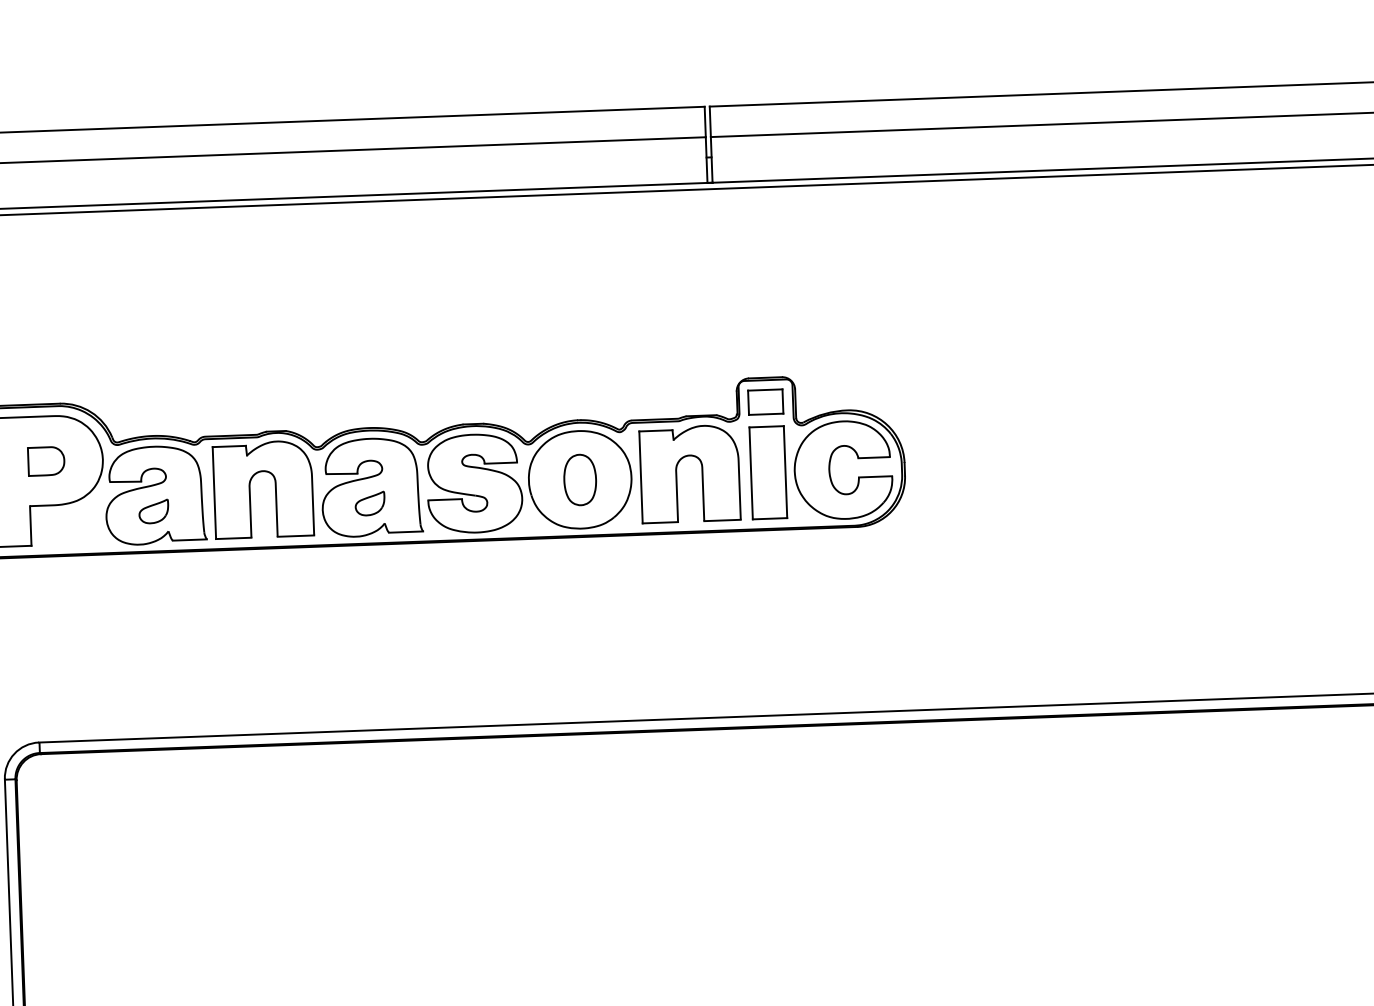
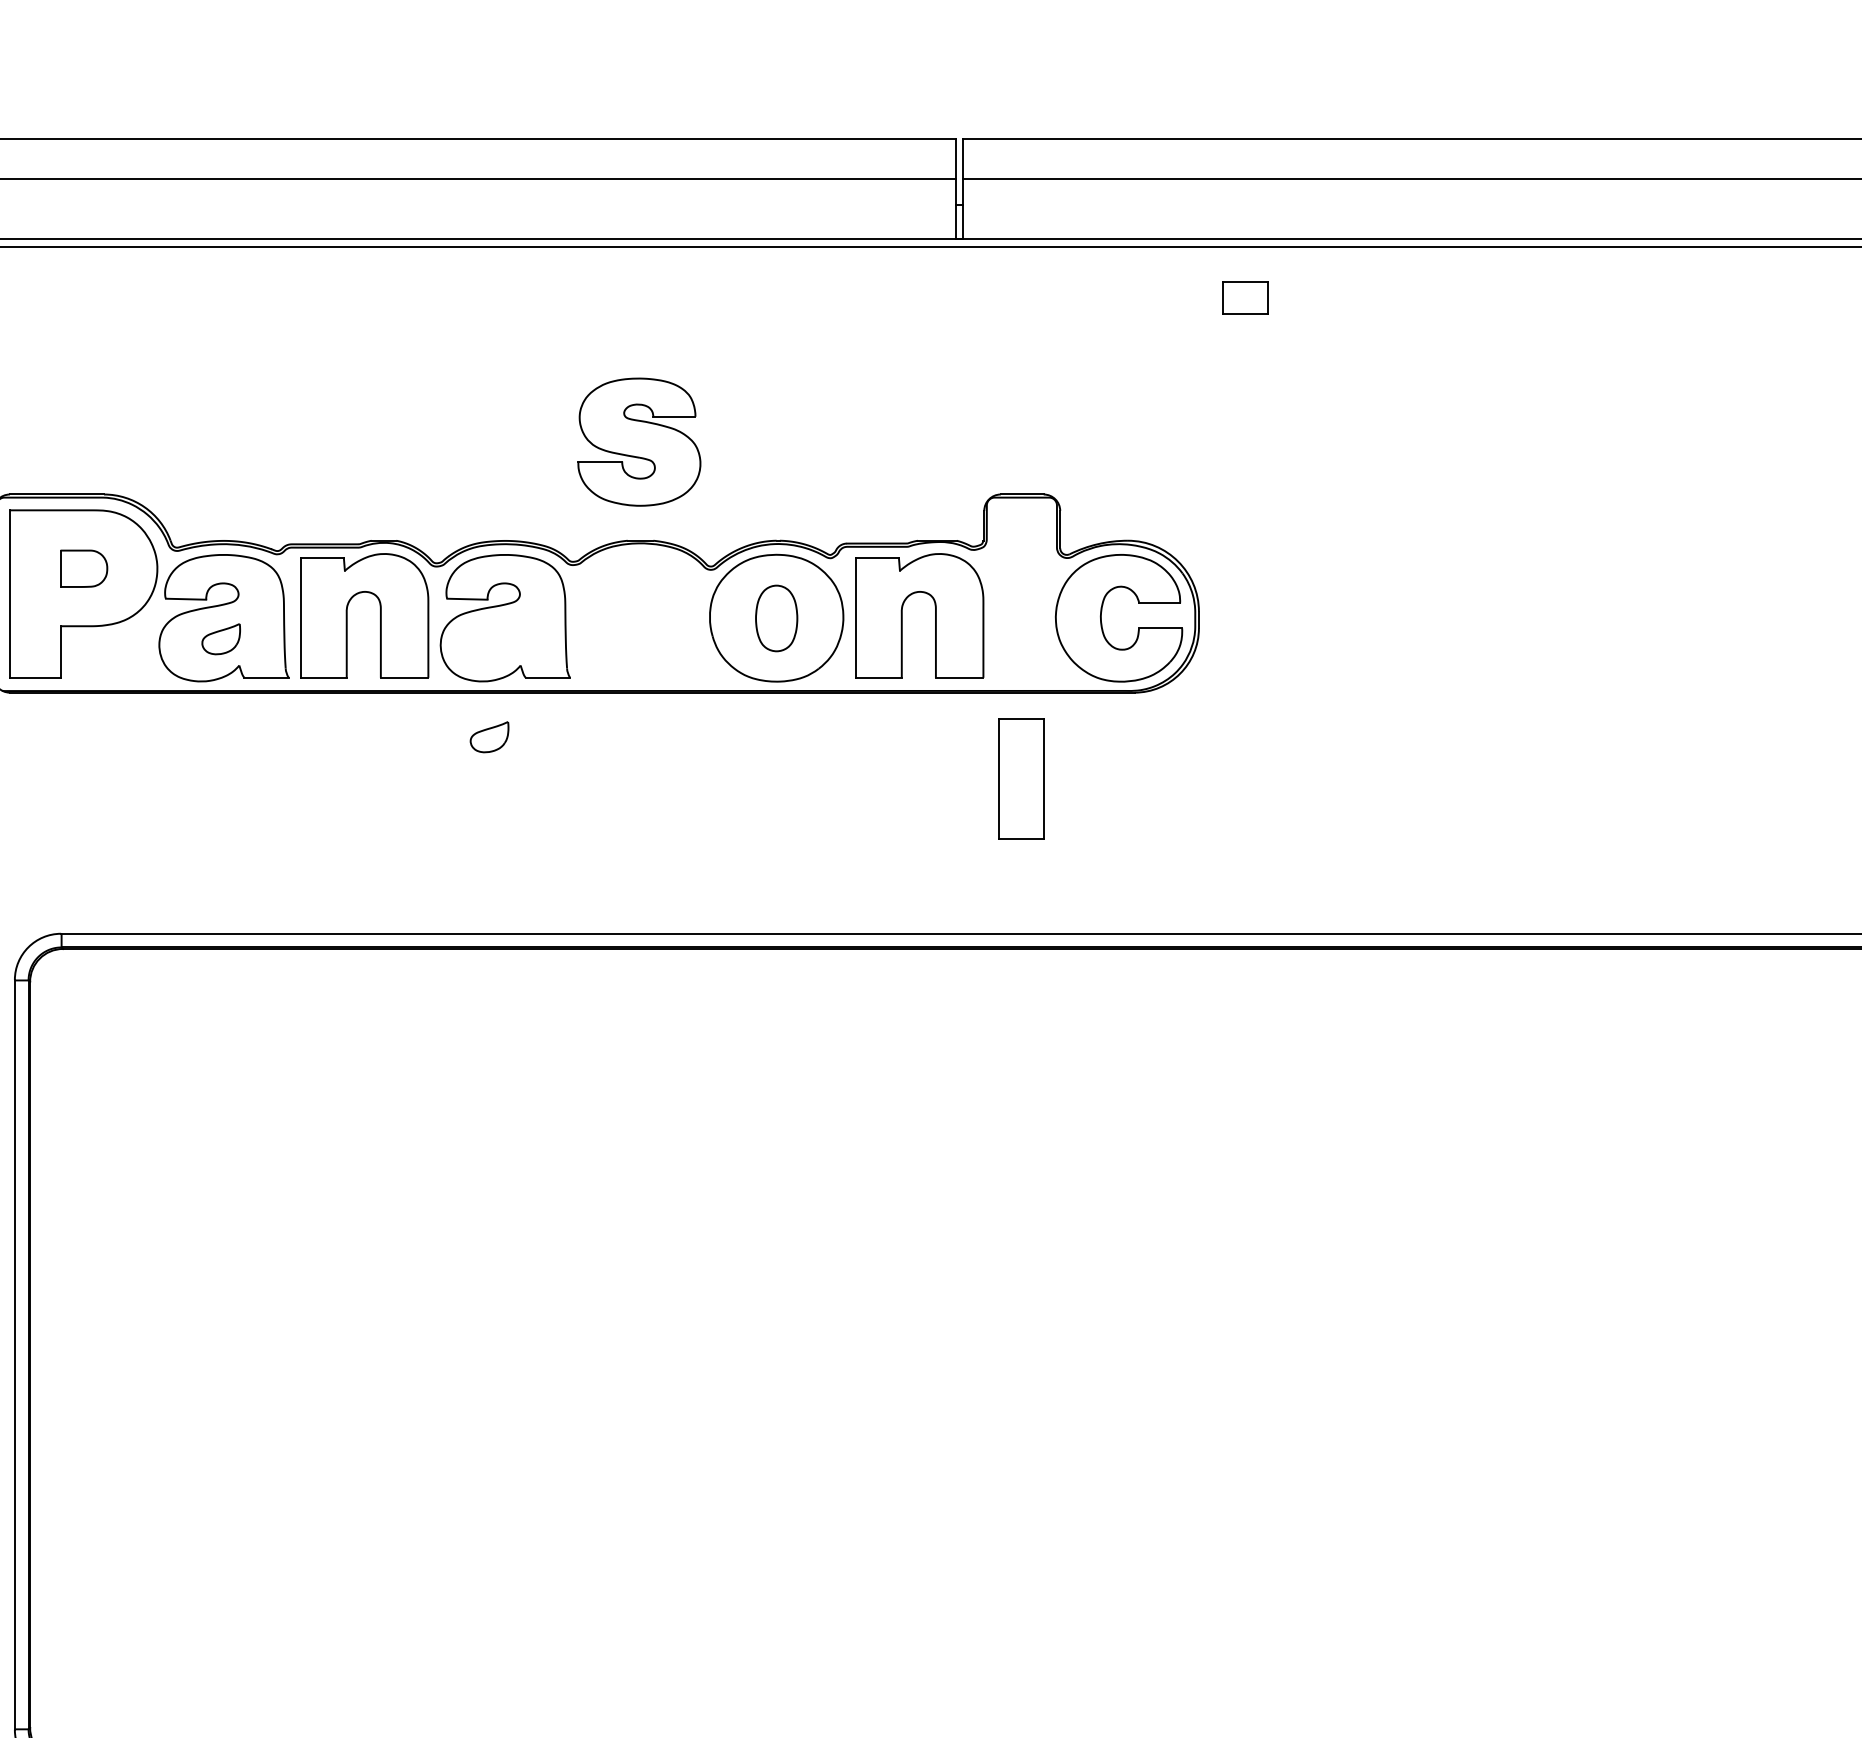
part: (765, 401) -> (1245, 297), moved
part: (768, 472) -> (1021, 778), moved
part: (474, 483) -> (639, 441), moved
part: (370, 503) -> (489, 737), moved

